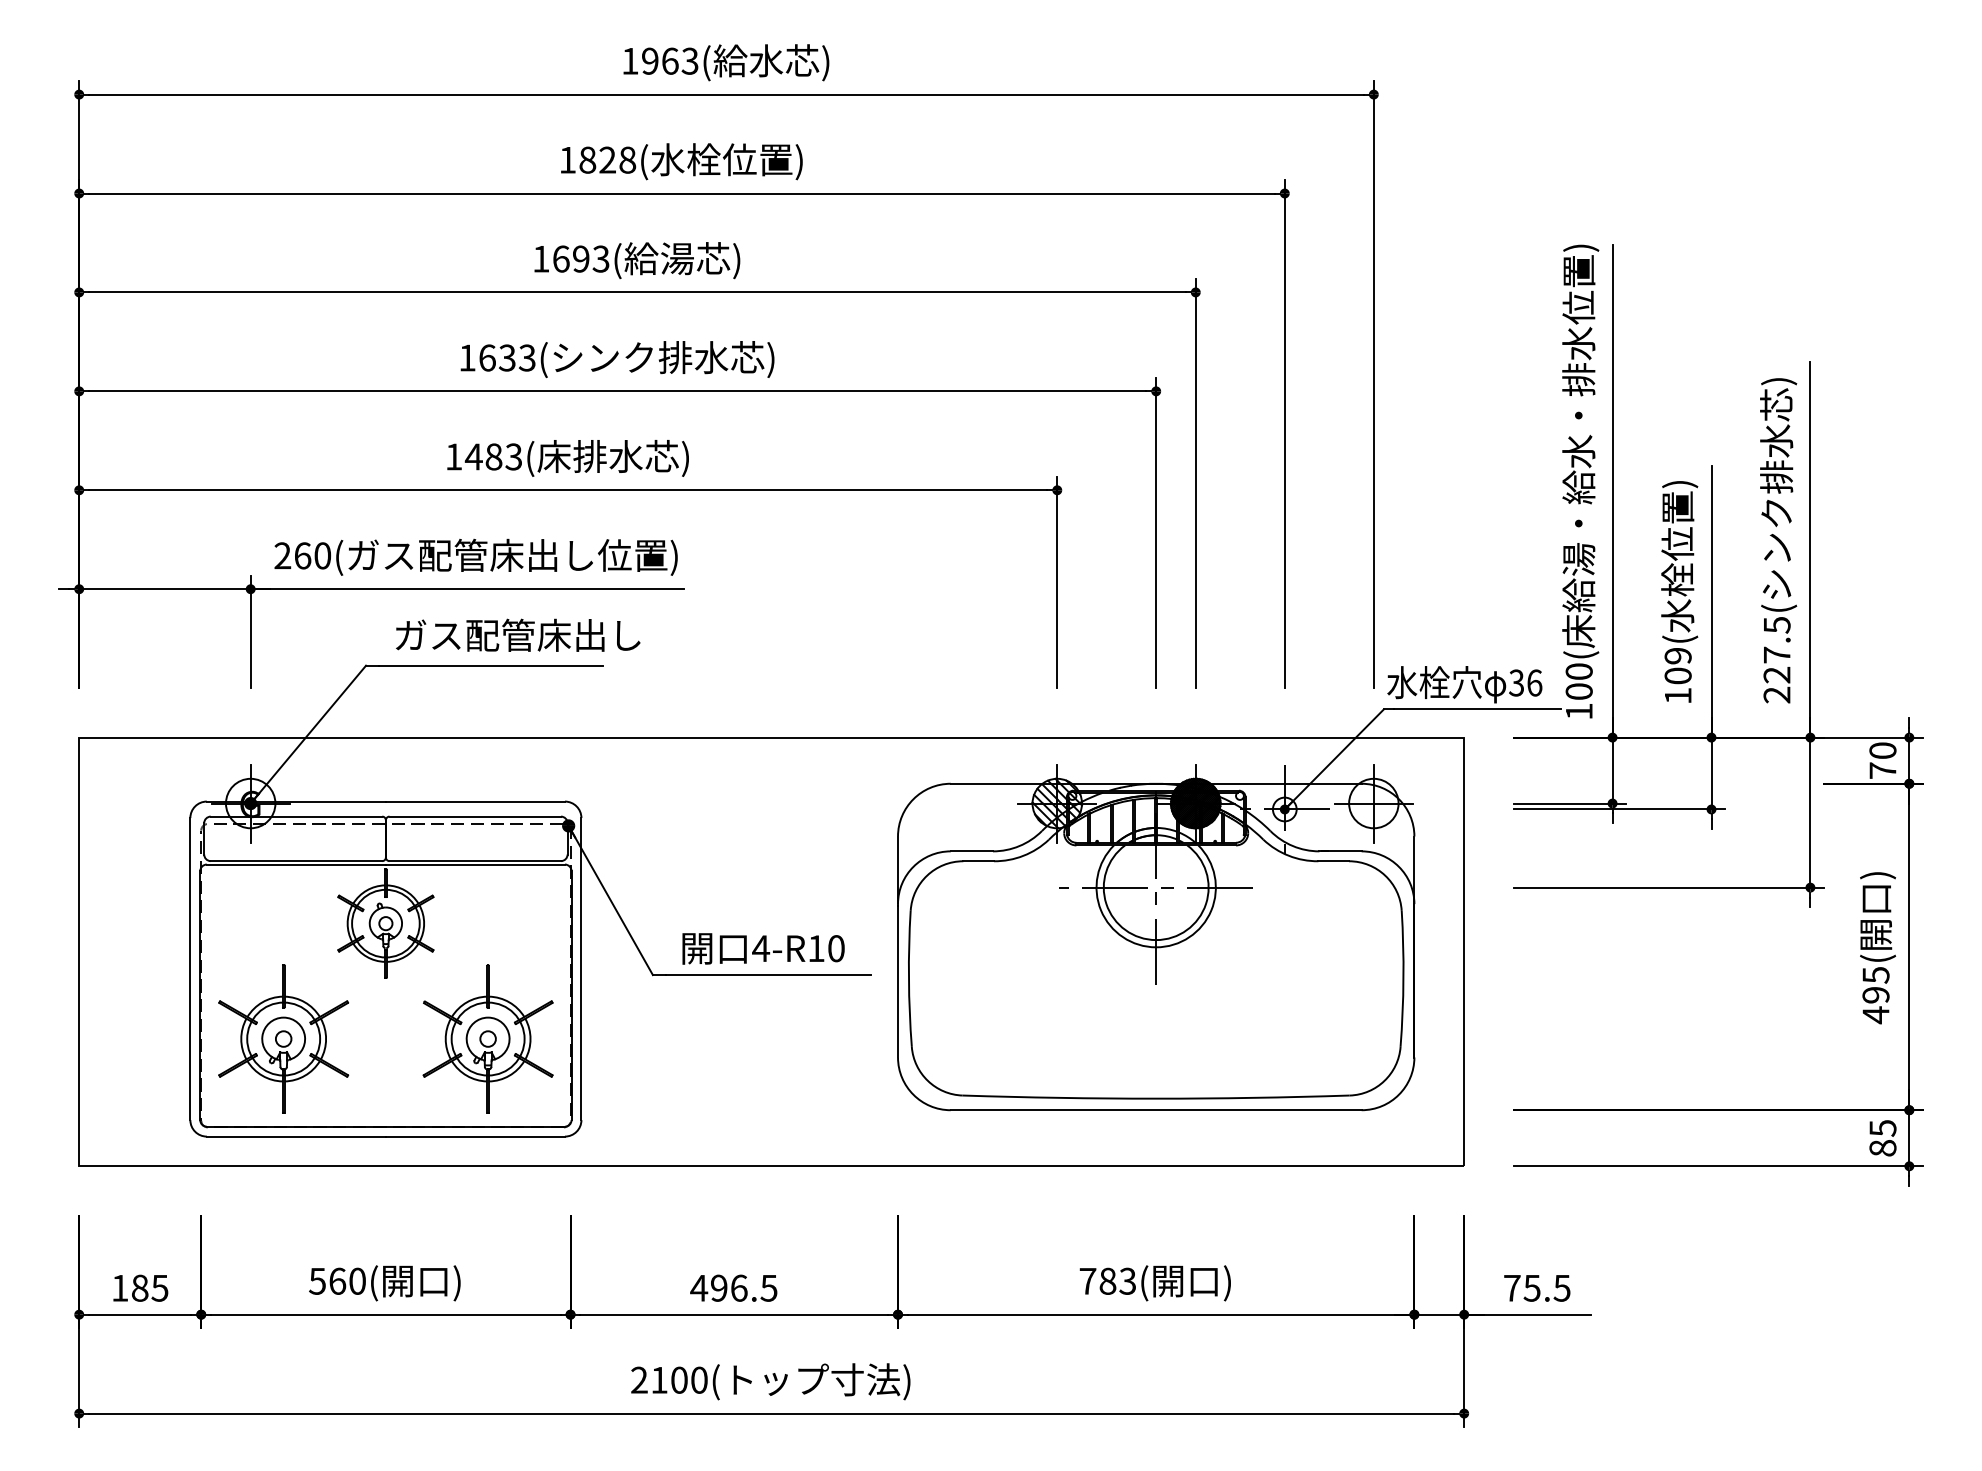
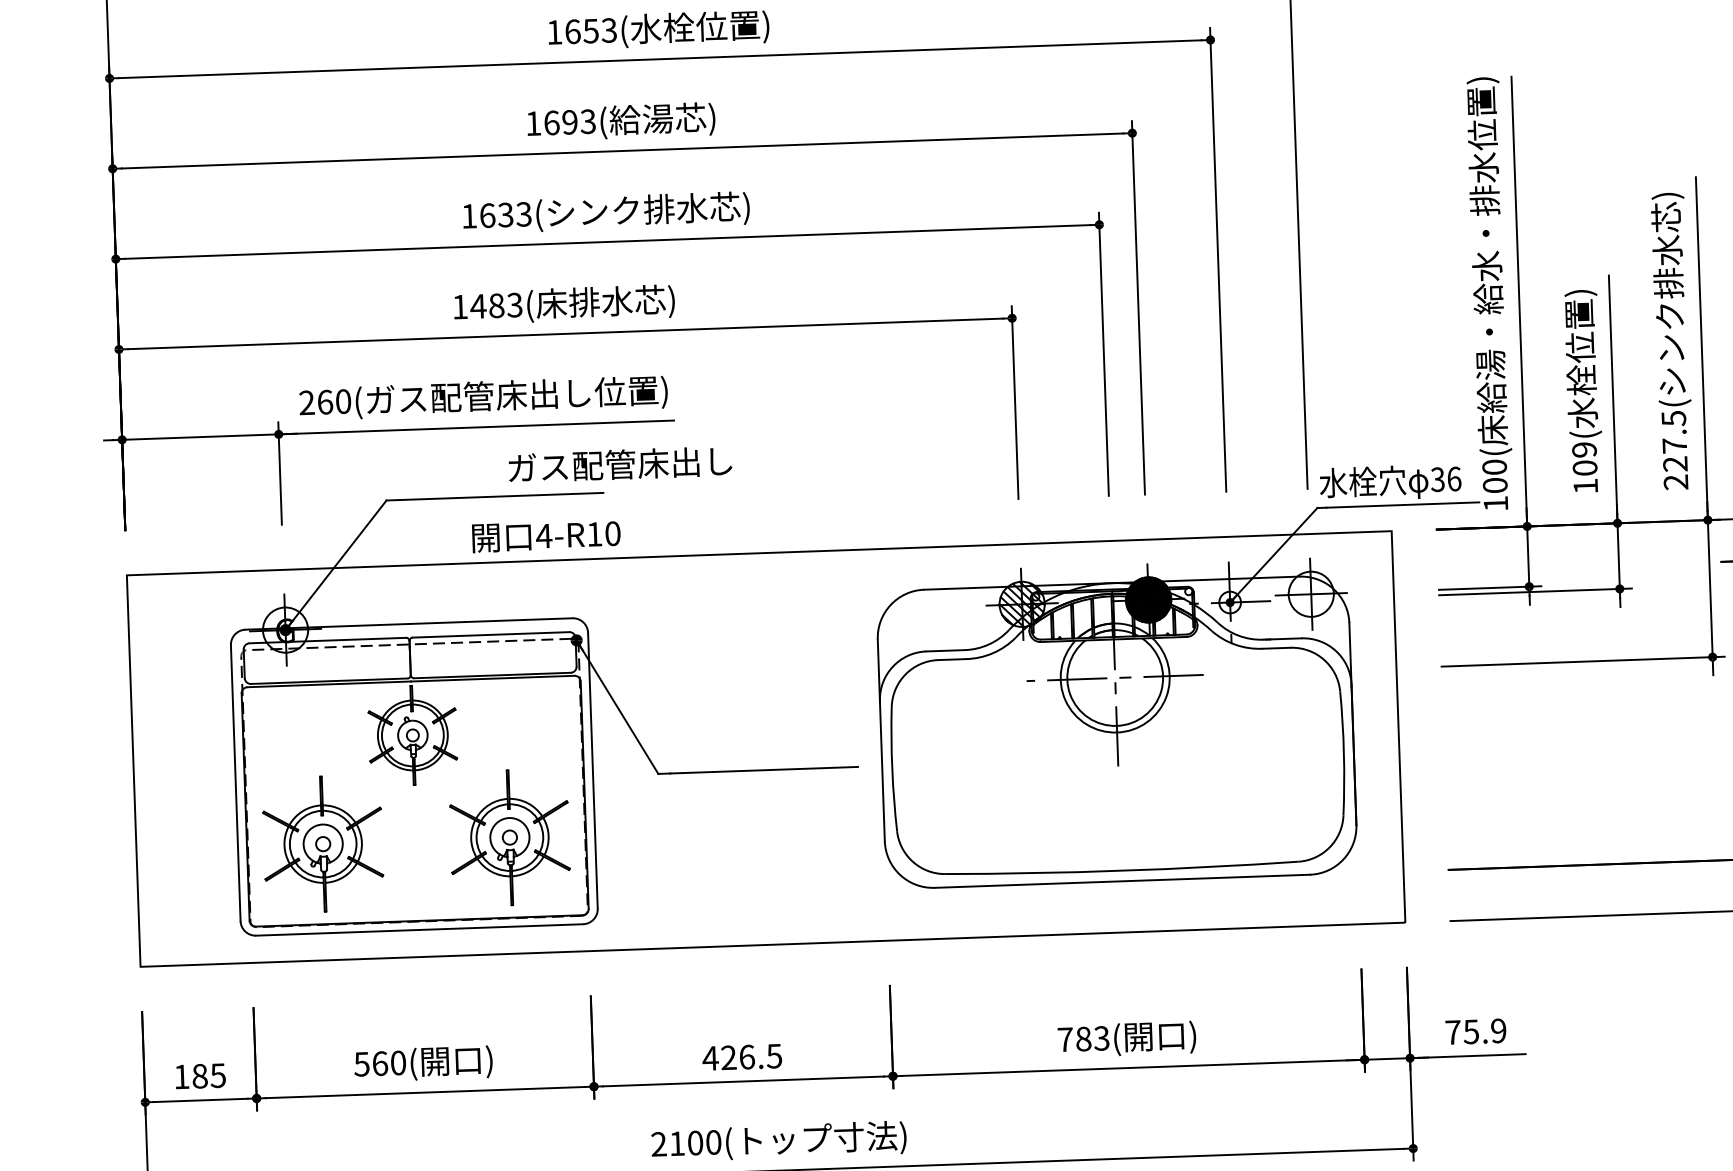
text: (607, 159) -> (590, 30), 1828( -> 1653(
text: (518, 634) -> (620, 463), moved
text: (763, 948) -> (546, 535), moved
text: (1561, 1287) -> (1498, 1030), 75.5 -> 75.9
text: (719, 1288) -> (729, 1058), 496.5 -> 426.5

